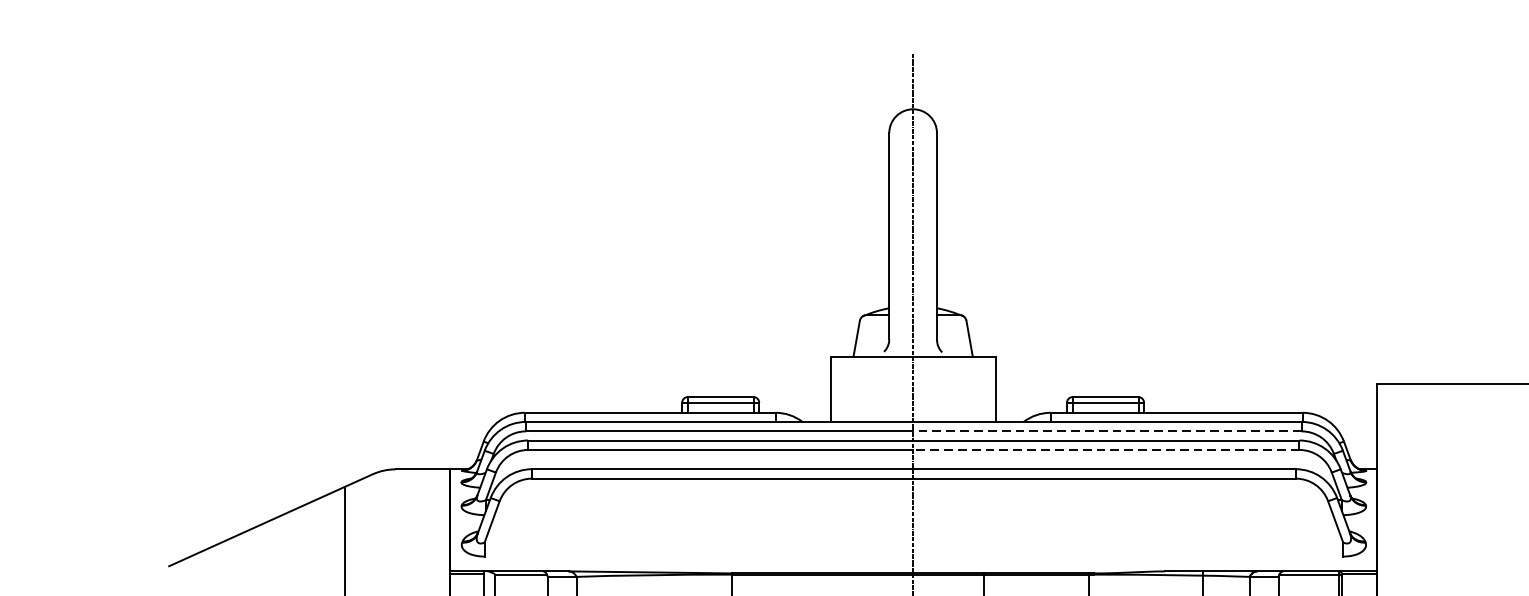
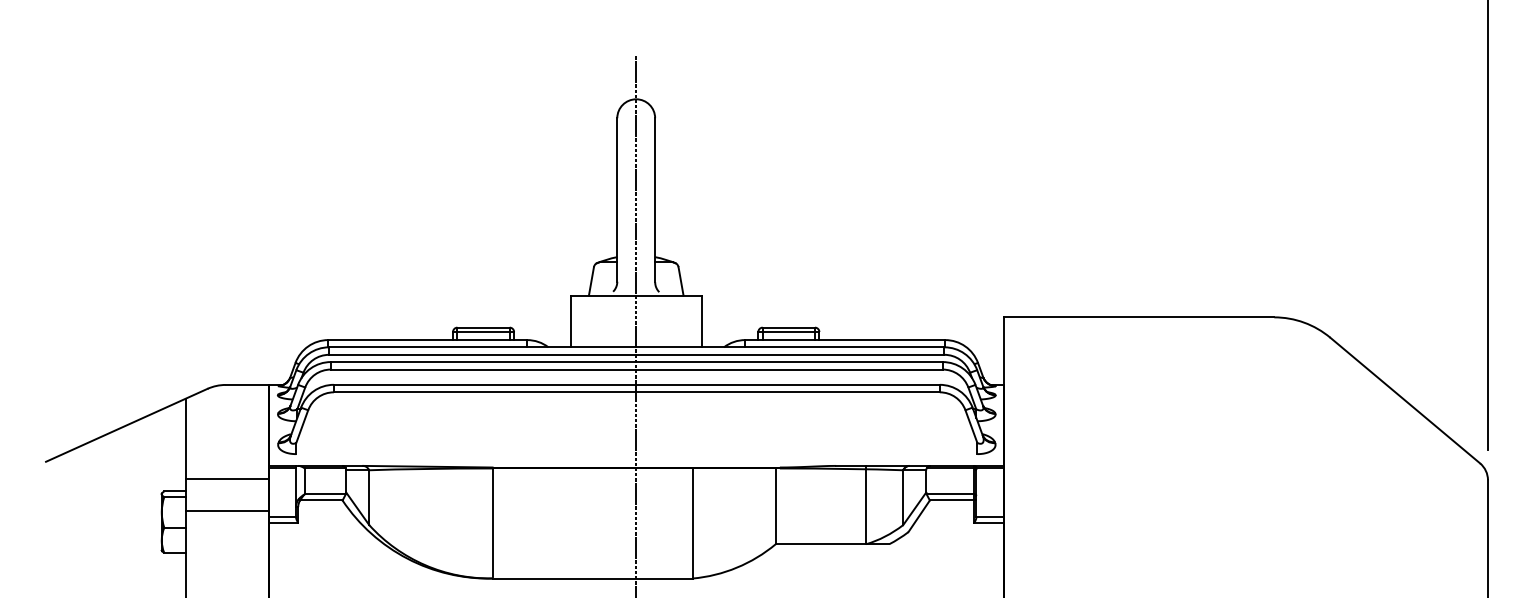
line: (1106, 430) -> (789, 354), dashed -> solid
line: (1105, 449) -> (788, 369), dashed -> solid
line: (396, 587) -> (226, 478), added

